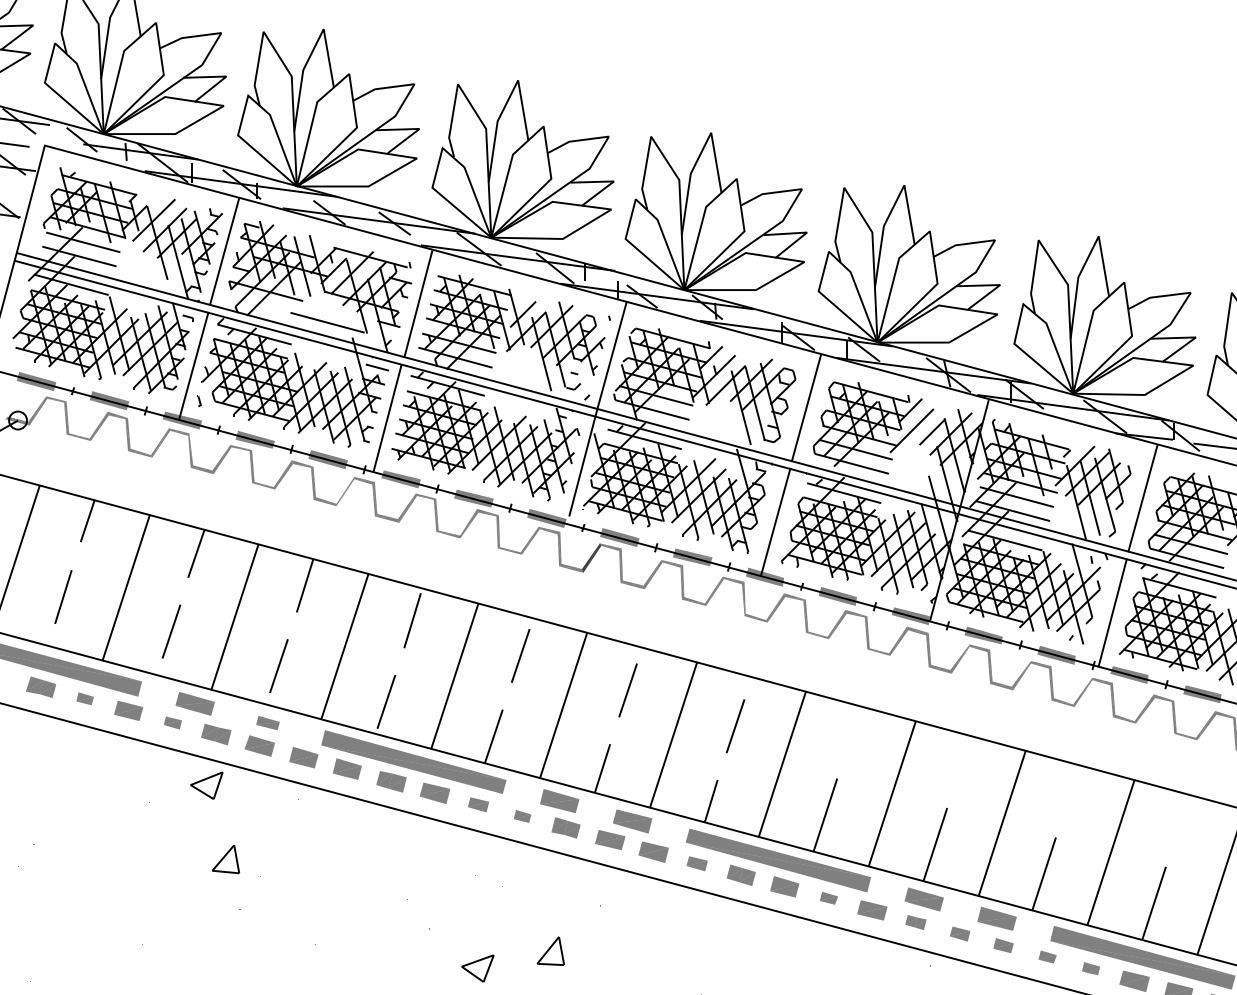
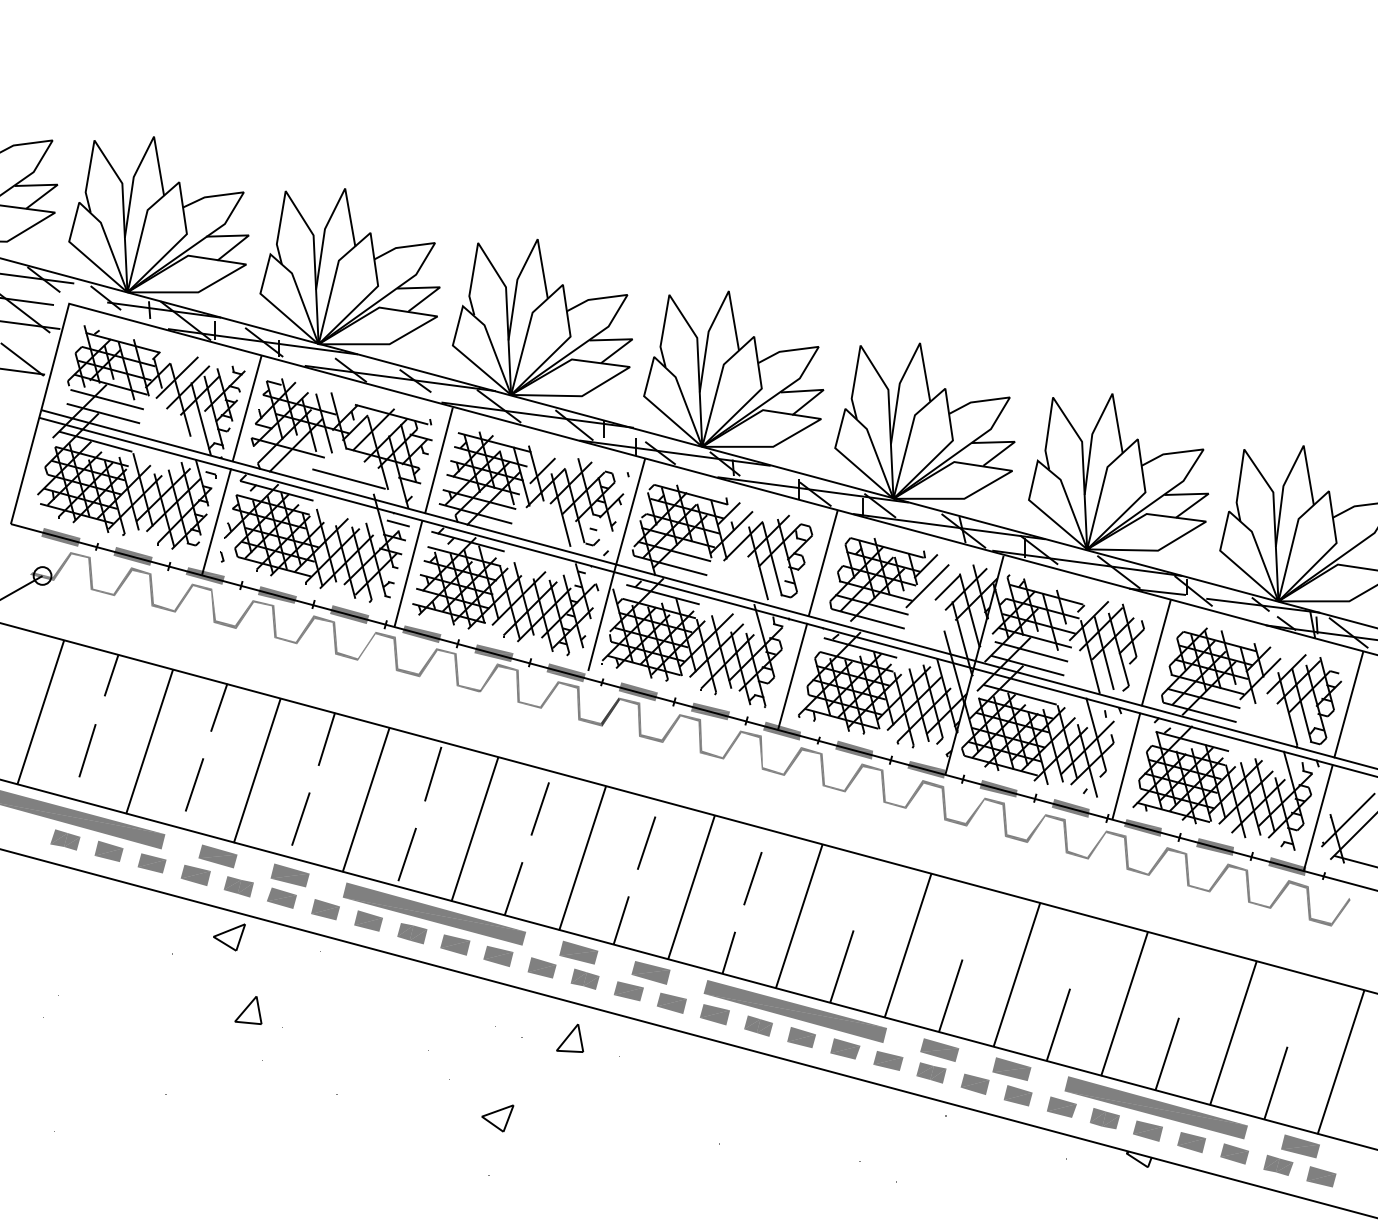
part: (84, 698) -> (108, 851), size x1.67
part: (172, 723) -> (195, 875), size x1.67
part: (267, 723) -> (289, 875), size x1.67
part: (478, 804) -> (498, 956), size x1.43
part: (521, 816) -> (541, 967), size x1.67
part: (696, 863) -> (714, 1014), size x1.43
part: (829, 897) -> (845, 1048), size x1.67
part: (915, 922) -> (931, 1072), size x1.43
part: (960, 934) -> (975, 1084), size x1.43
part: (1003, 945) -> (1018, 1095), size x1.43
part: (551, 950) -> (570, 1037), moved
part: (1047, 956) -> (1061, 1106), size x1.67
part: (1090, 968) -> (1104, 1118), size x1.67

